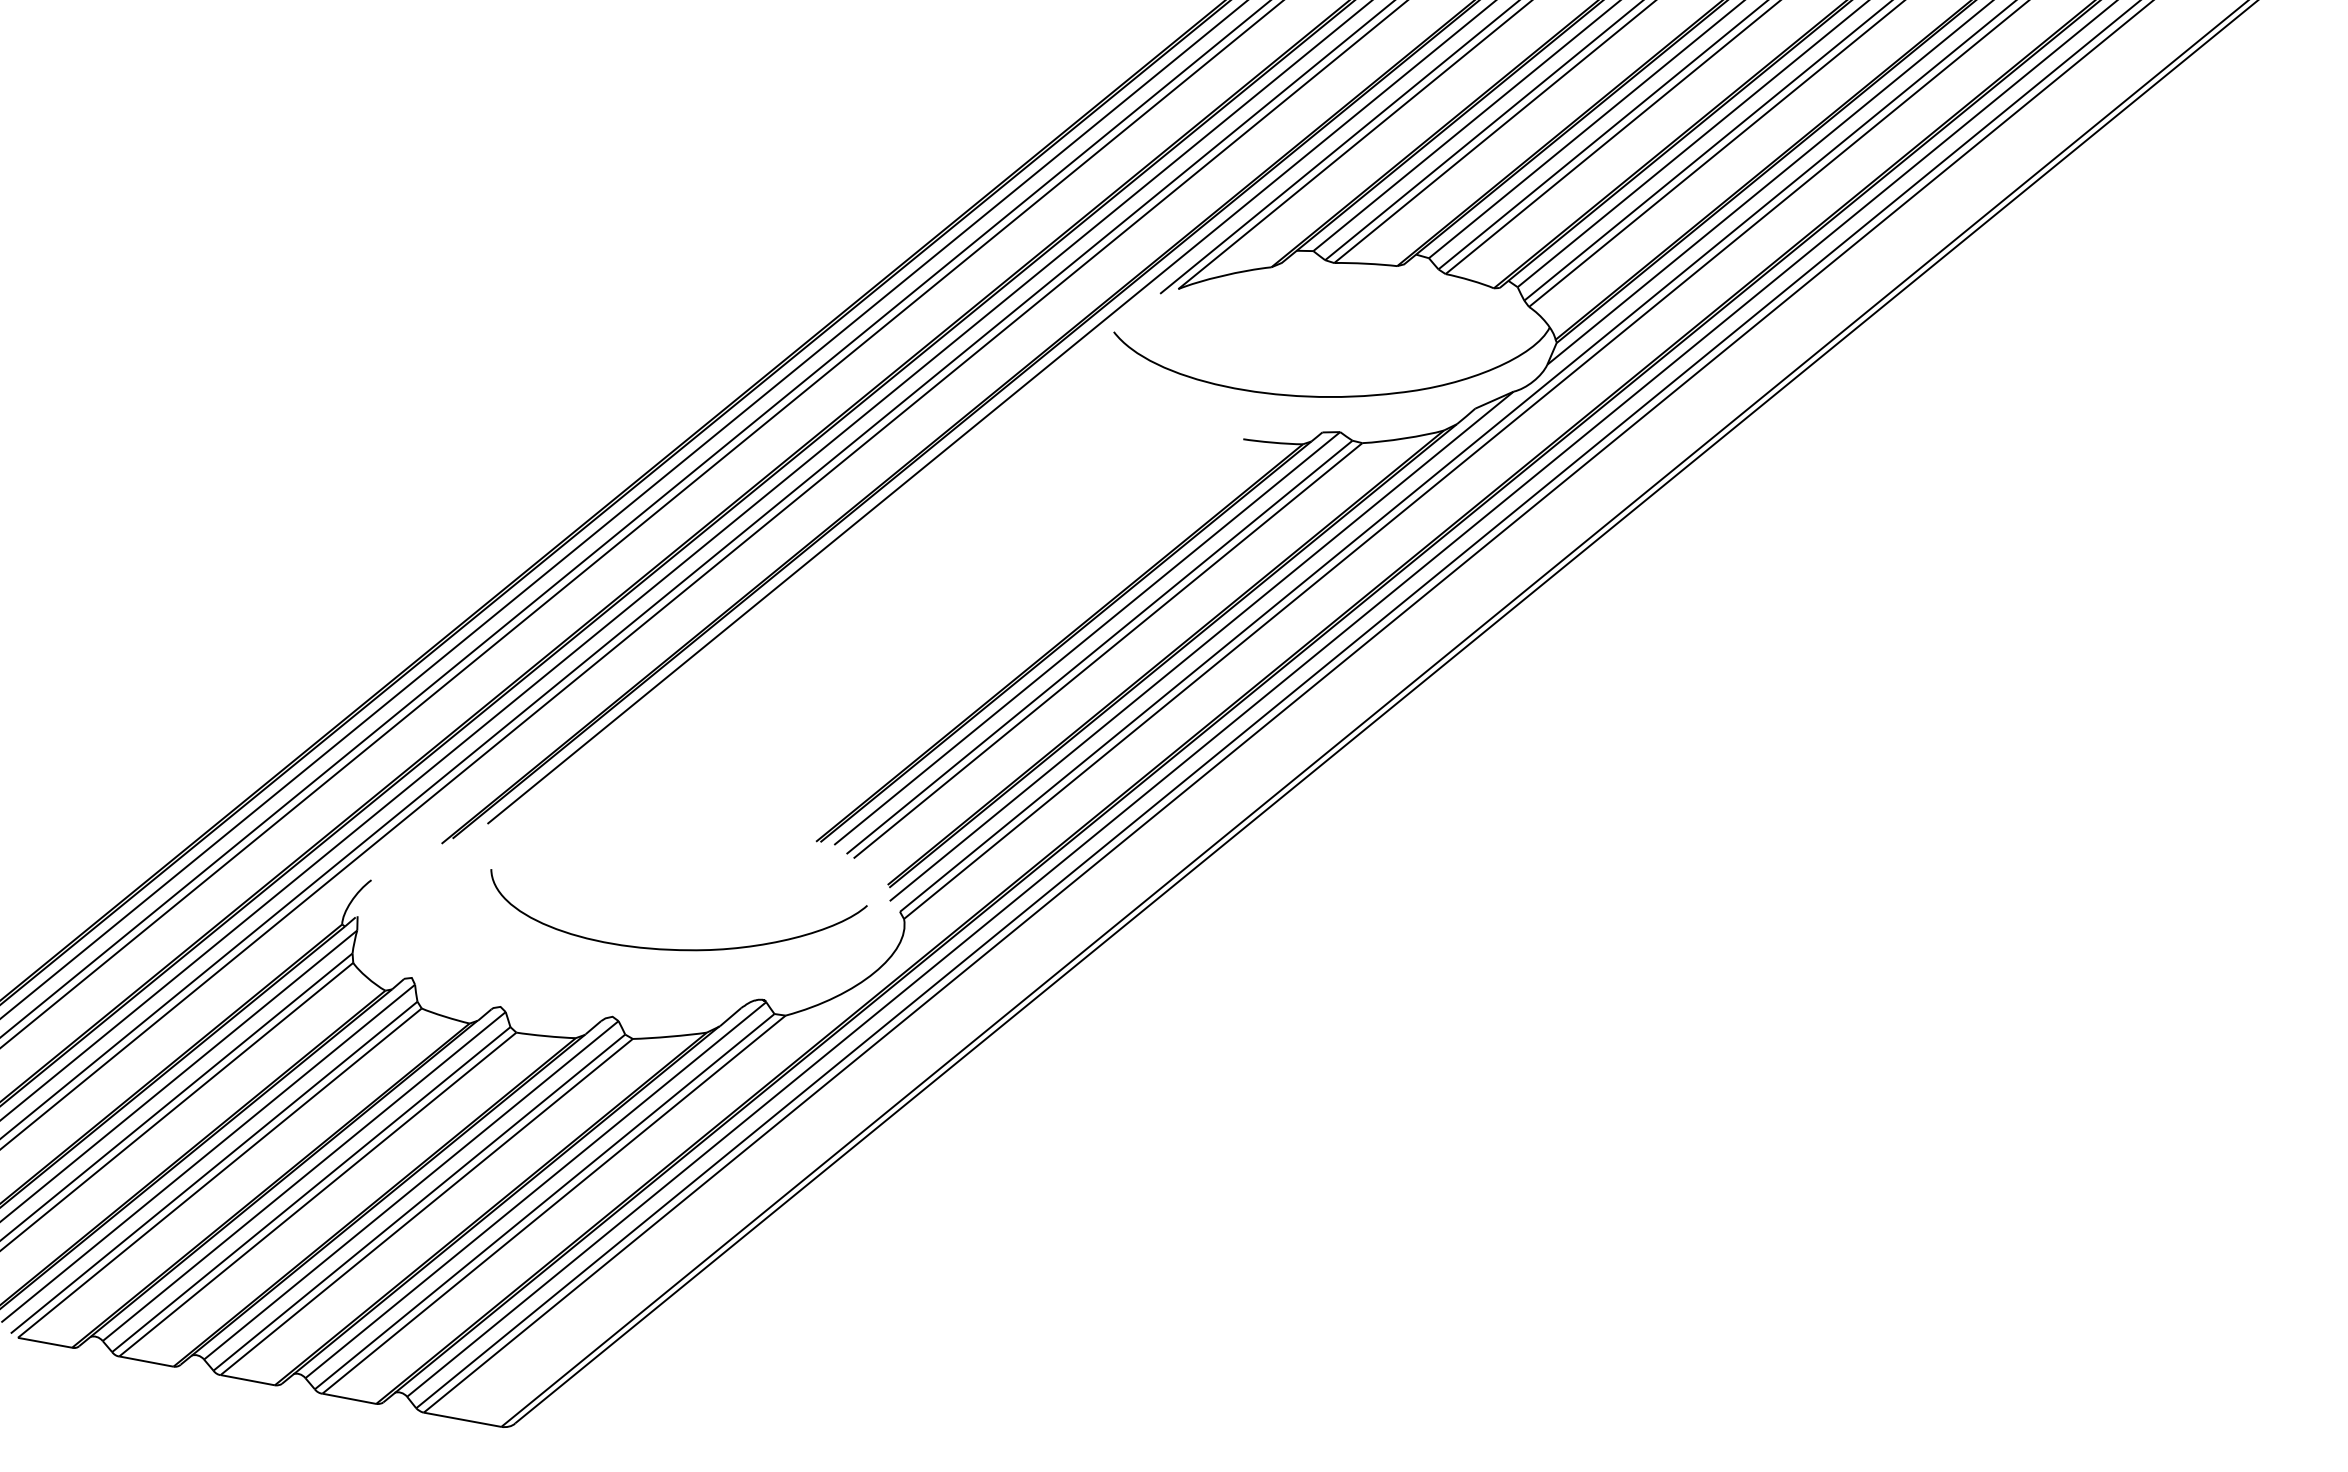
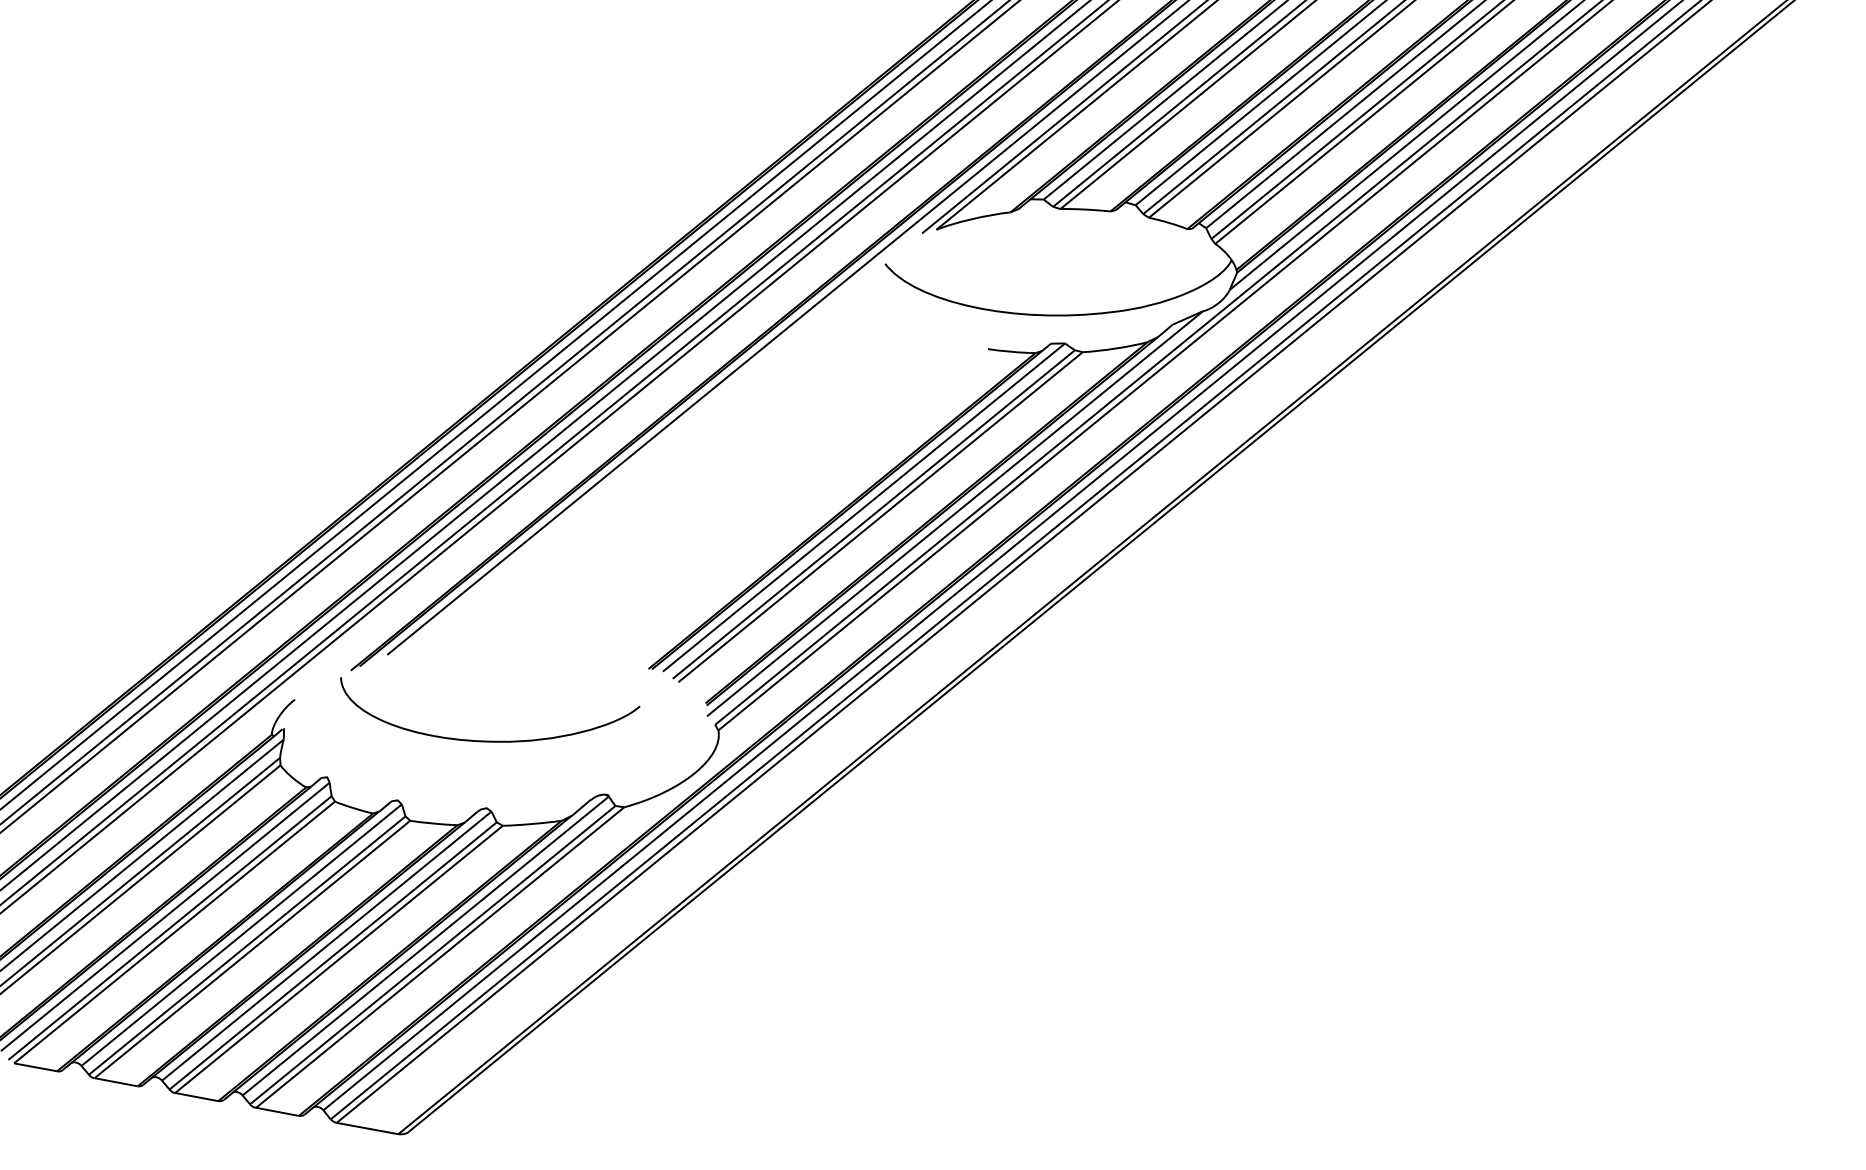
part: (671, 948) -> (484, 740), moved

